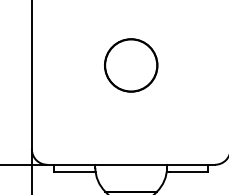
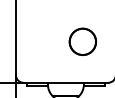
circle: (130, 64) -> (82, 41), moved

